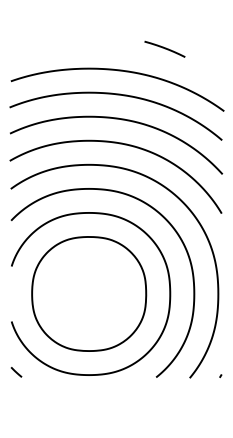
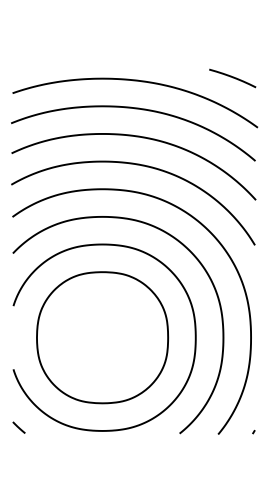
curve: (164, 49) -> (232, 78), moved

